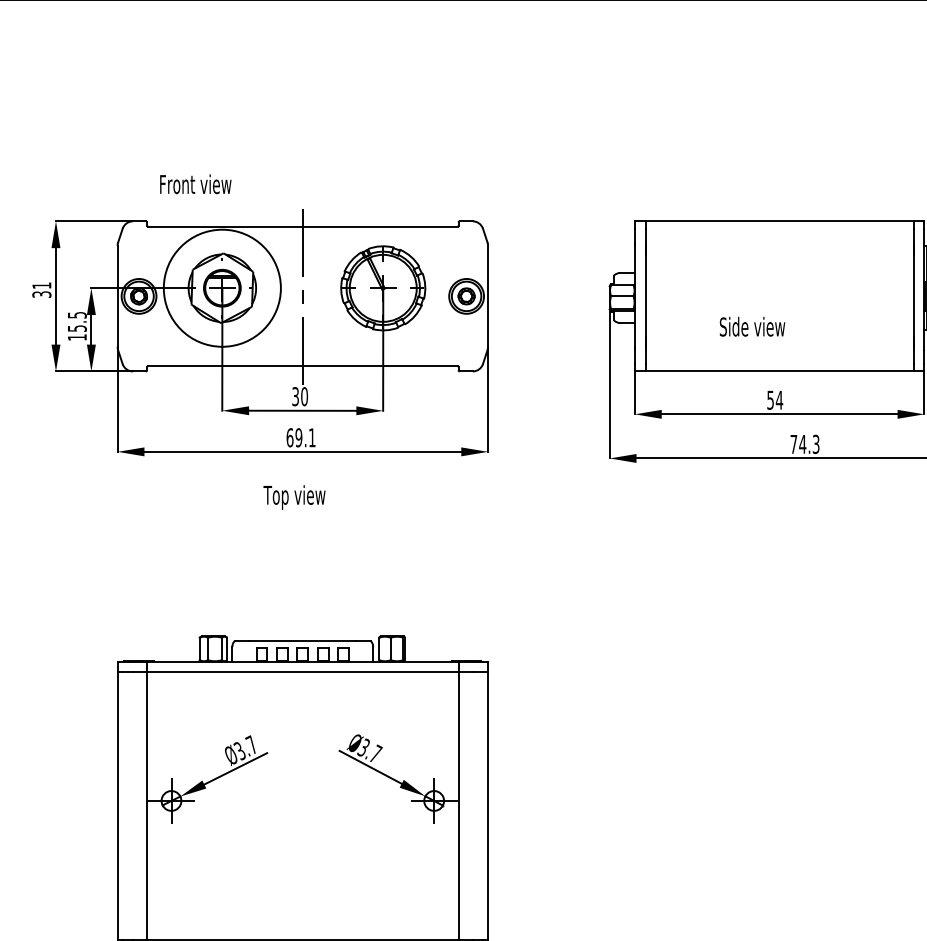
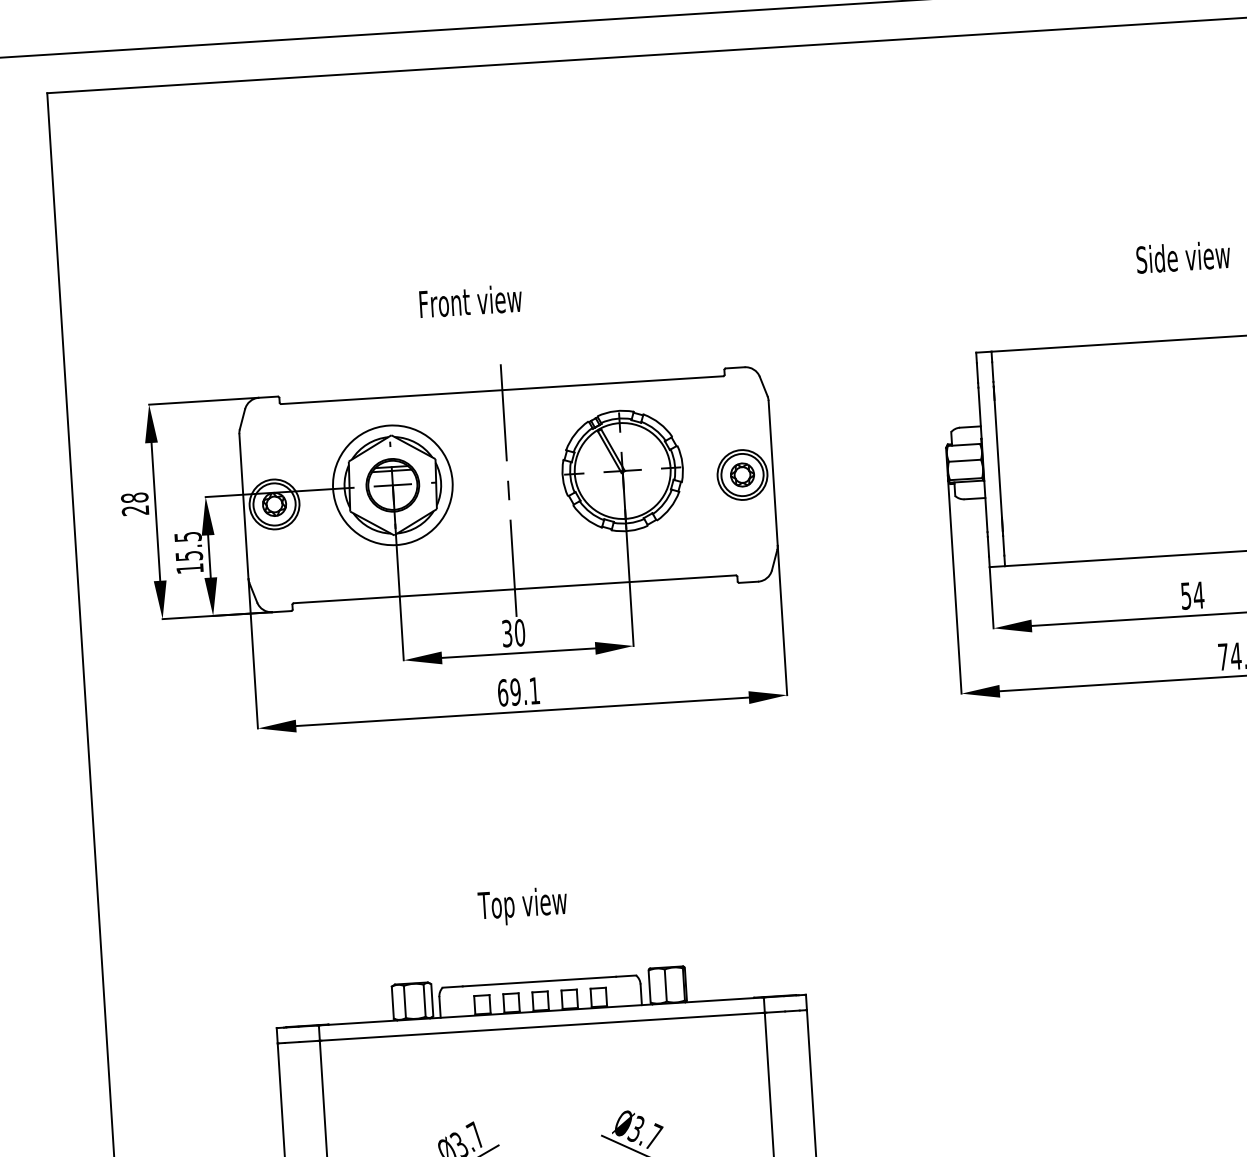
text: (195, 184) -> (470, 301), moved
circle: (222, 288) -> (393, 485), size x0.71
text: (41, 289) -> (134, 503), 31 -> 28
text: (752, 326) -> (1183, 256), moved
text: (294, 497) -> (522, 906), moved

